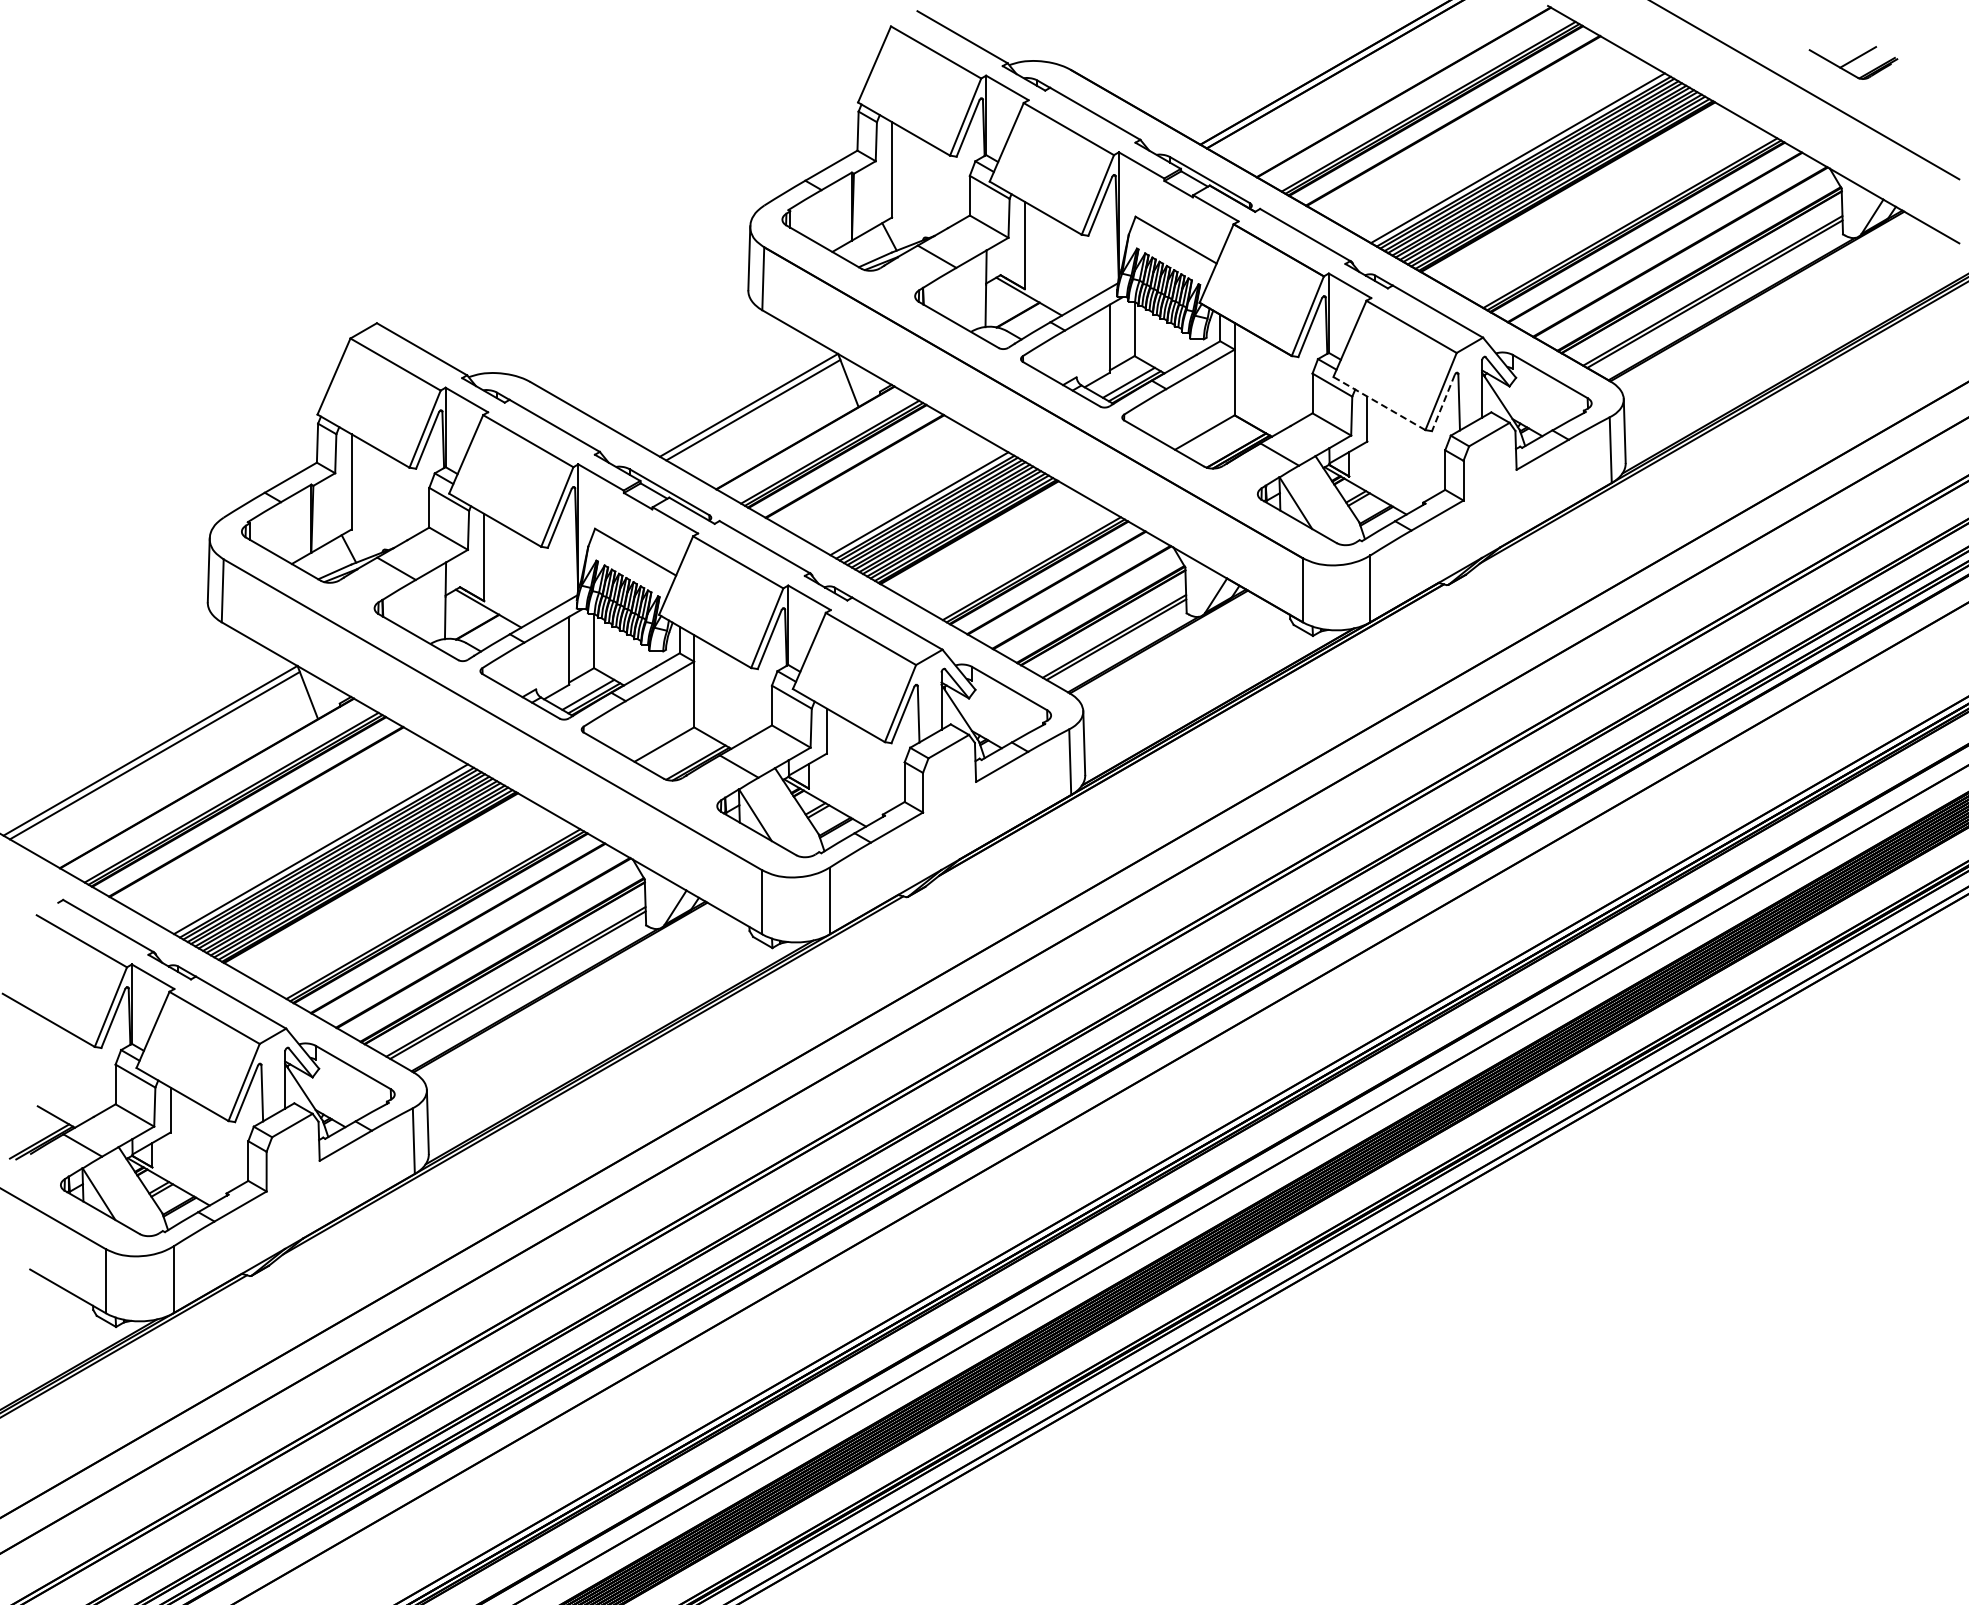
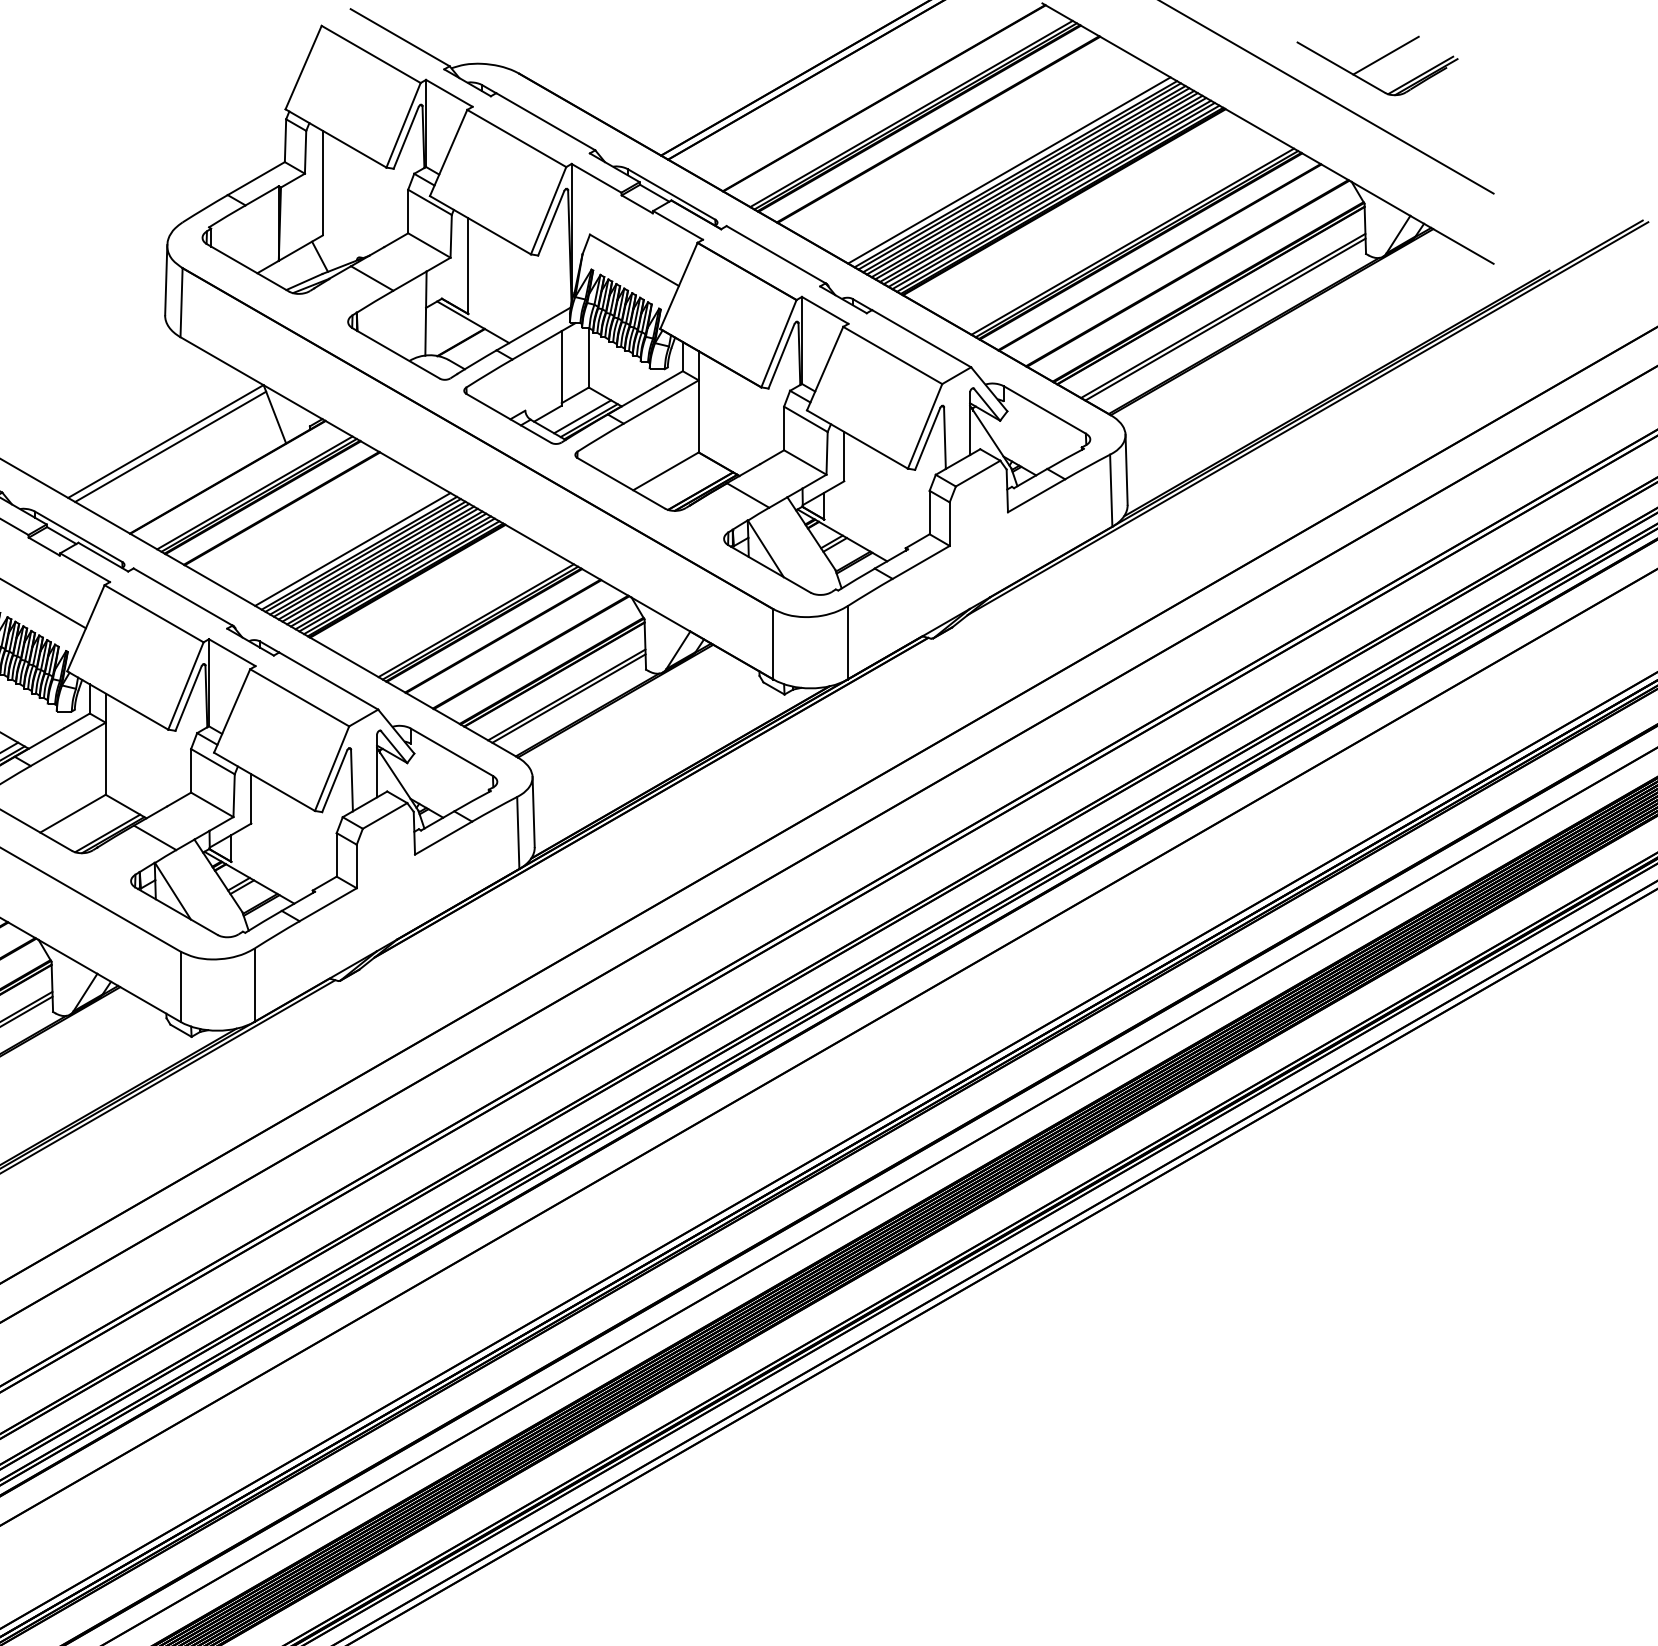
part: (1853, 62) -> (1377, 65), size x1.67
line: (1379, 403) -> (857, 439), dashed -> solid
line: (1443, 403) -> (927, 439), dashed -> solid

